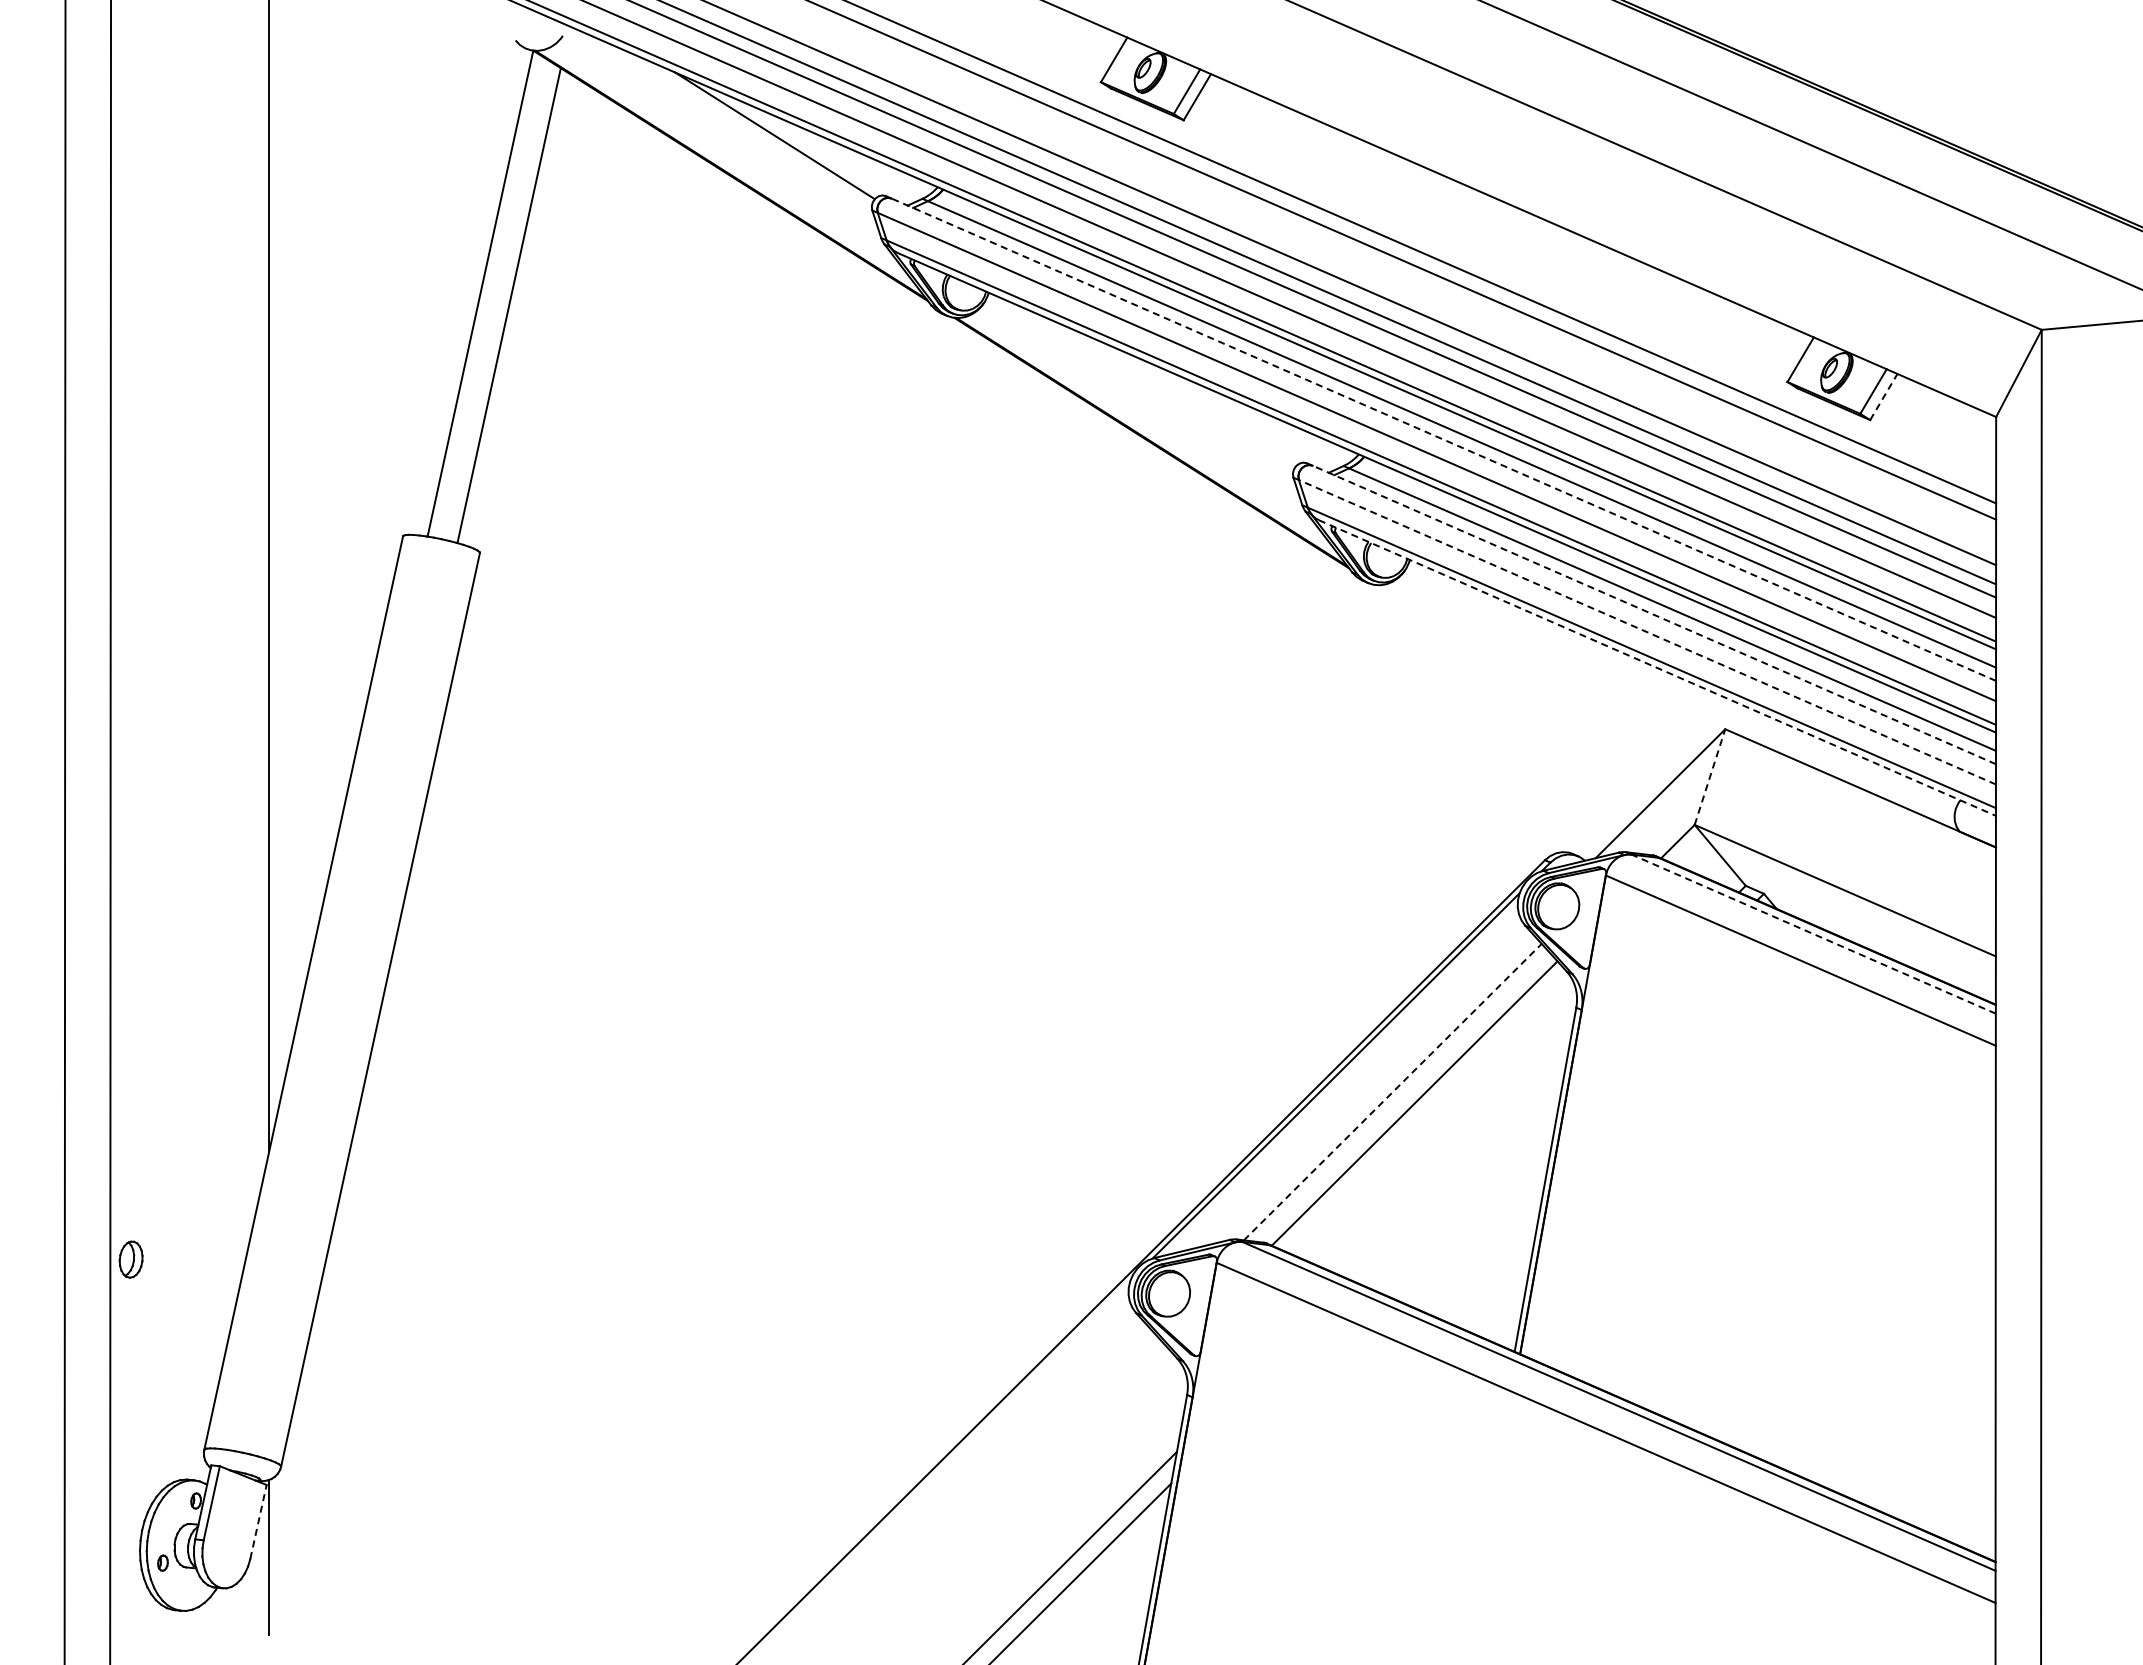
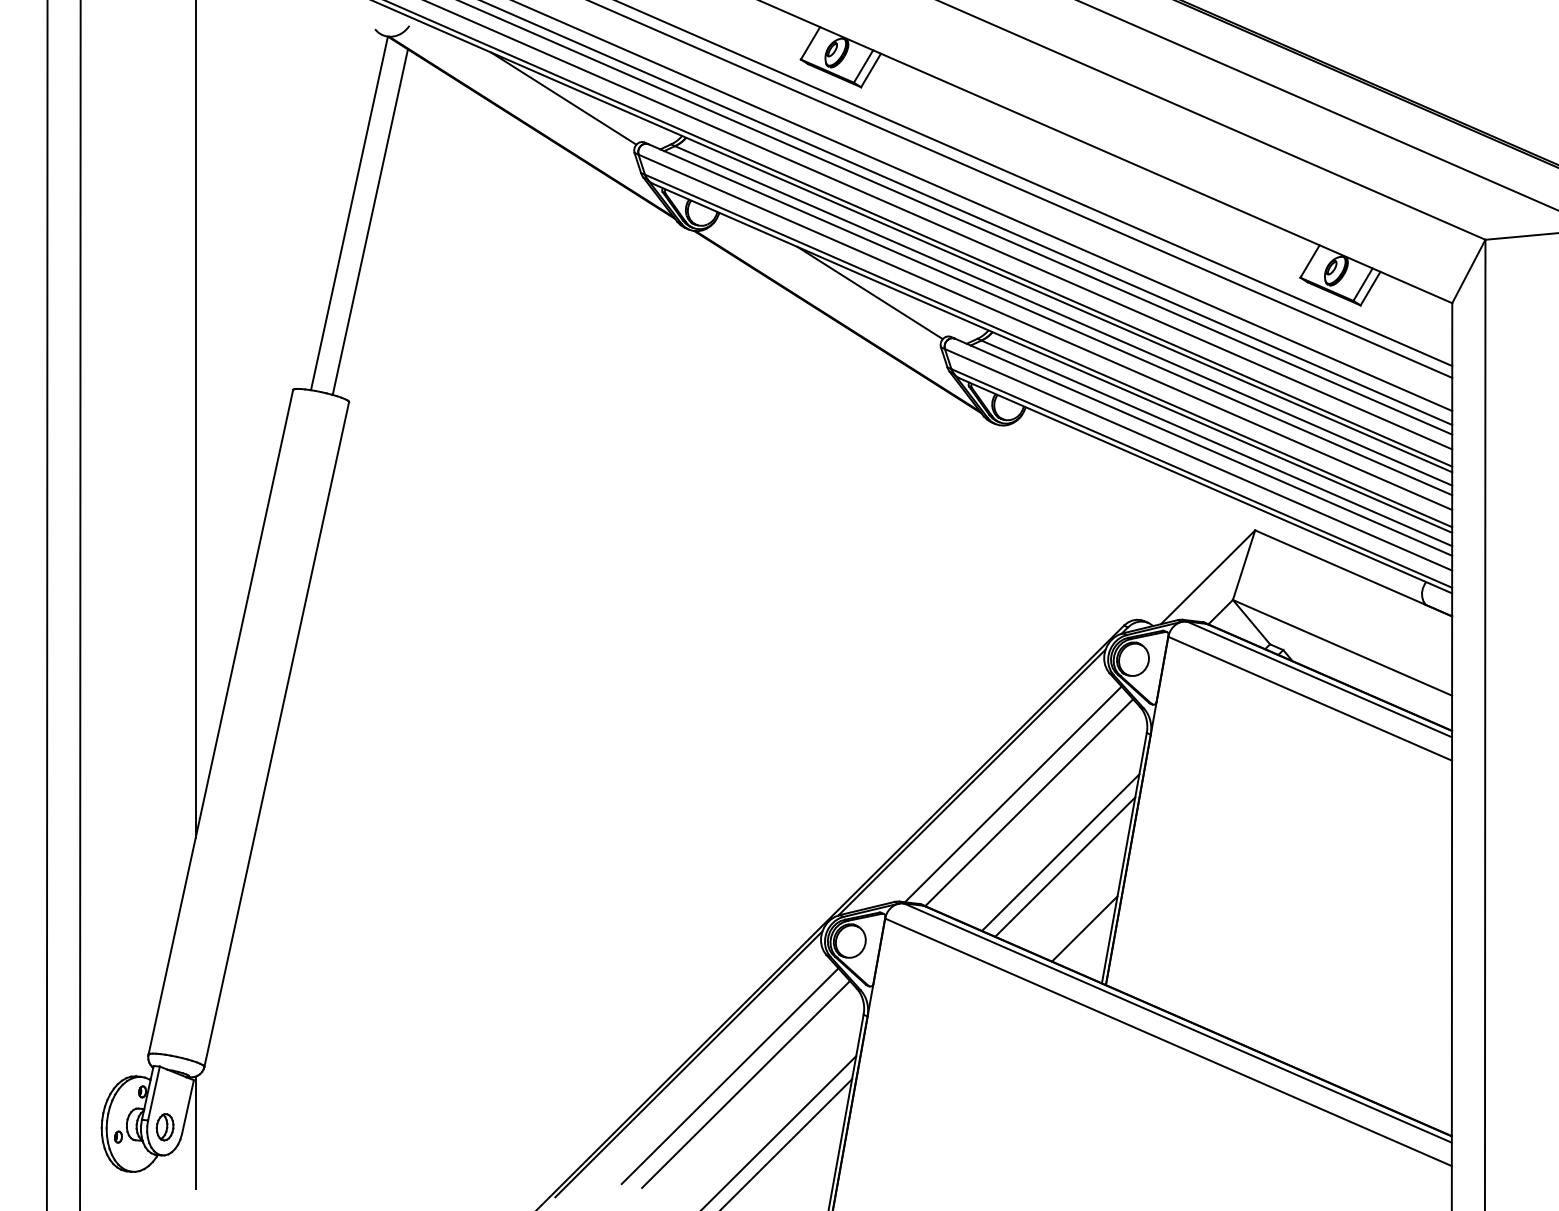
line: (1883, 397) -> (1370, 288), dashed -> solid
line: (1195, 402) -> (869, 292), added
line: (1443, 439) -> (1050, 319), dashed -> solid
line: (1654, 614) -> (1203, 446), dashed -> solid
line: (1646, 632) -> (1197, 459), dashed -> solid
line: (1657, 668) -> (1205, 486), dashed -> solid
line: (1710, 776) -> (1244, 564), dashed -> solid
line: (1813, 934) -> (1319, 679), dashed -> solid
line: (1393, 1091) -> (1013, 793), dashed -> solid
line: (1457, 1171) -> (1060, 852), added
line: (1464, 1191) -> (1065, 866), added
part: (130, 1259) -> (164, 1127), moved
line: (1491, 1276) -> (1085, 928), added
line: (946, 1462) -> (688, 1063), added
line: (1003, 1479) -> (730, 1076), added
line: (1025, 1490) -> (746, 1084), added
line: (258, 1521) -> (187, 1106), dashed -> solid

